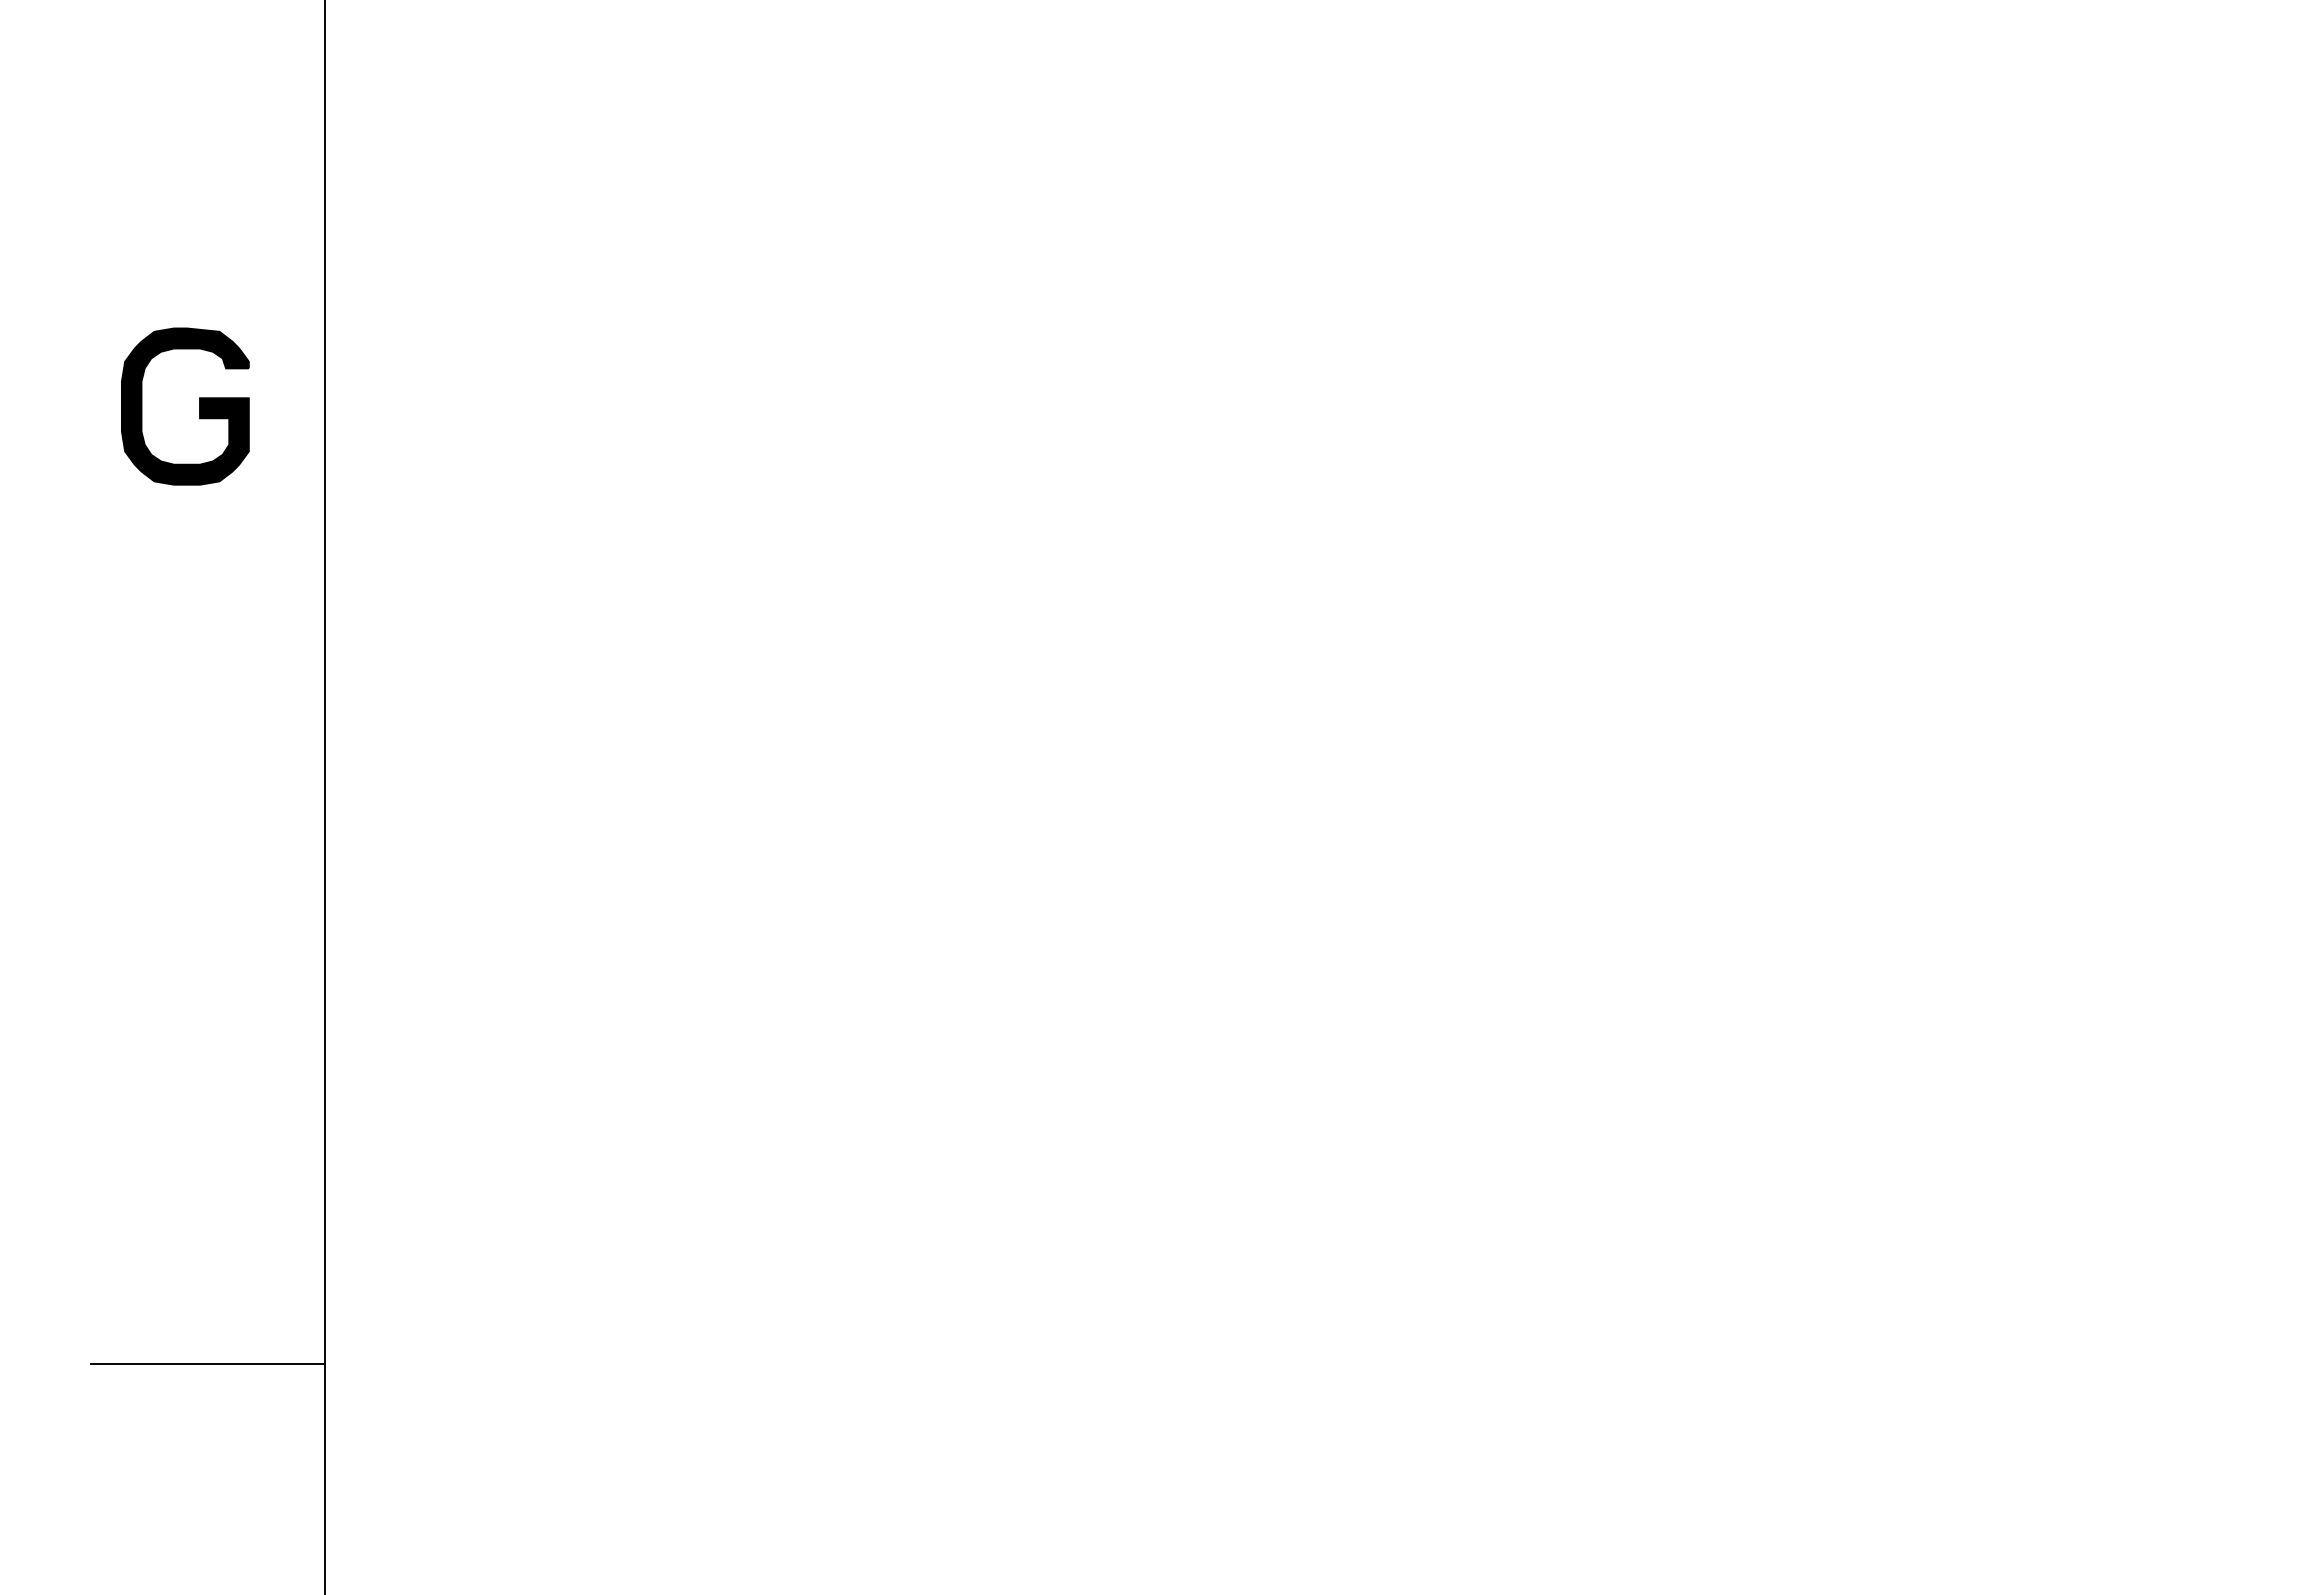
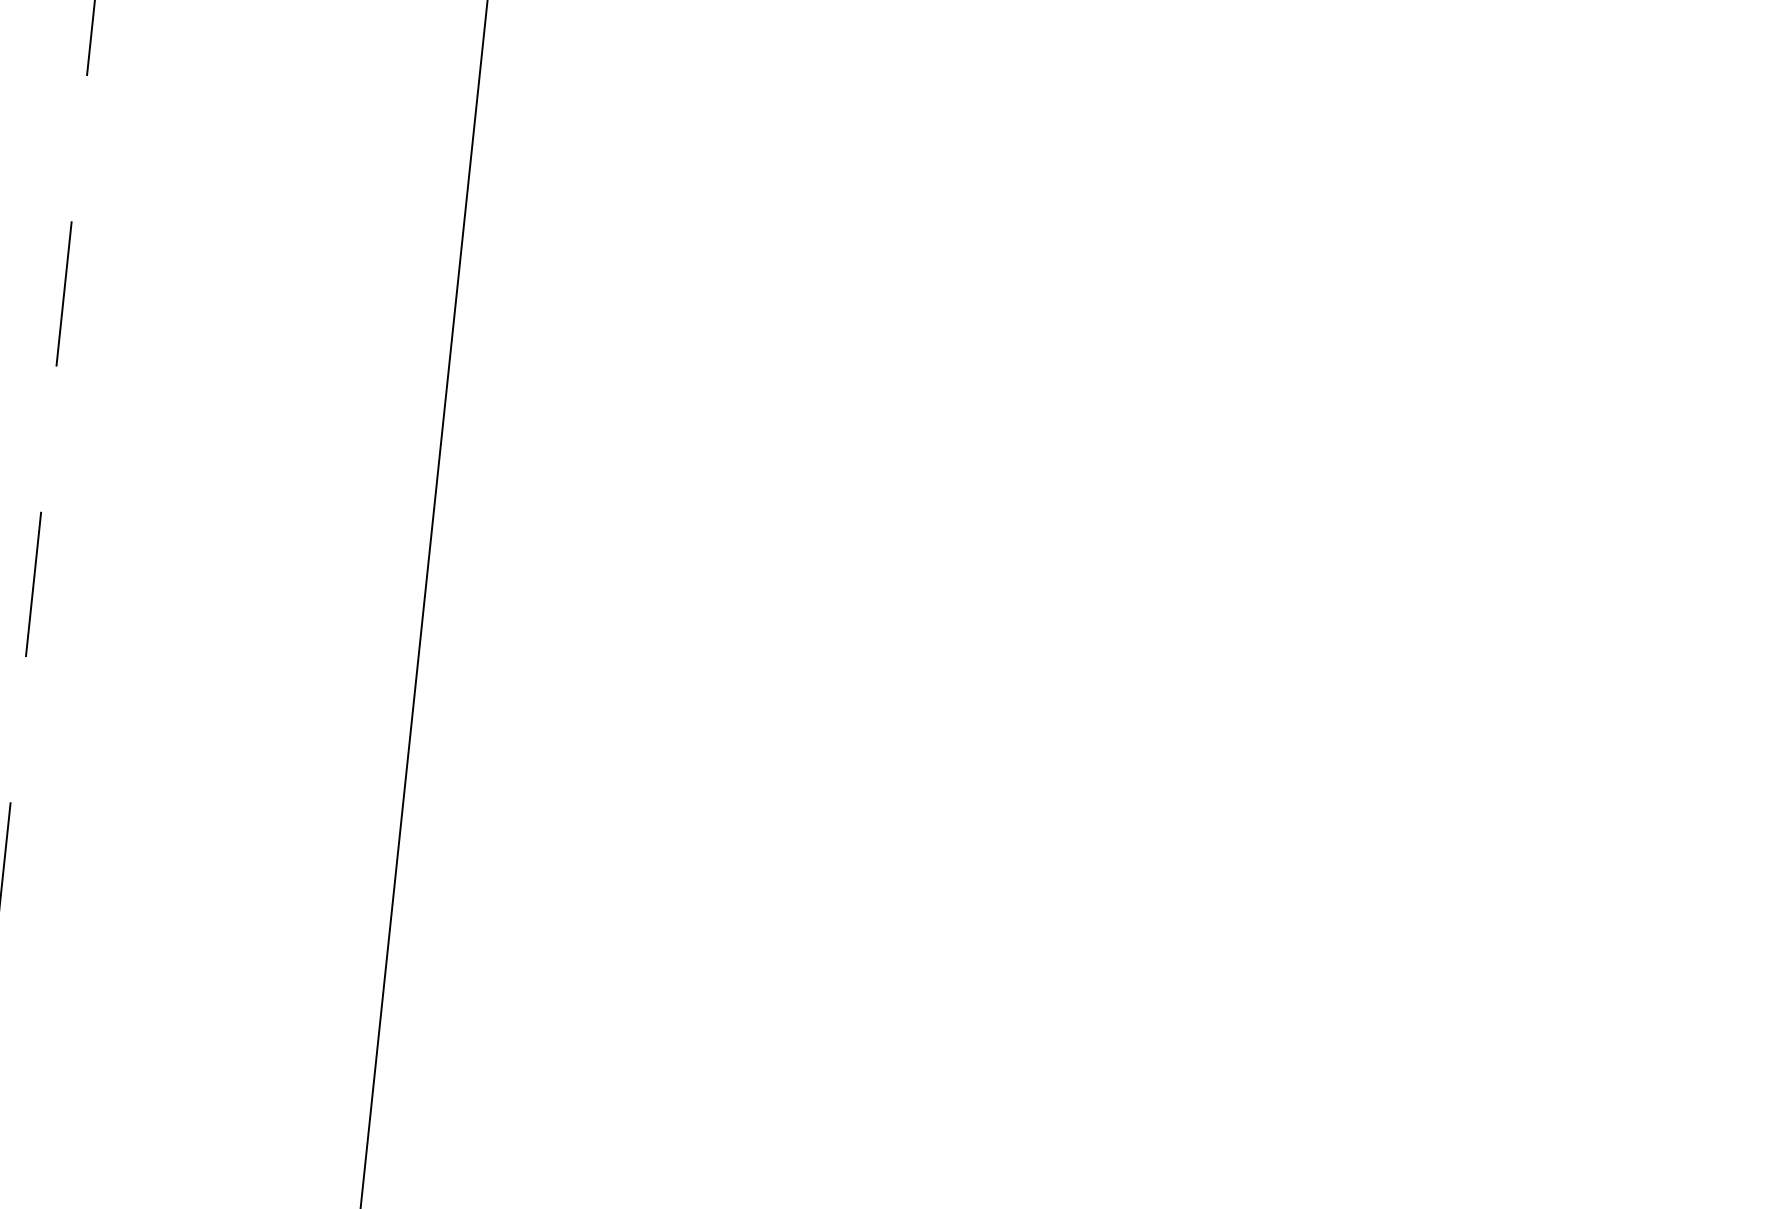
part: (199, 406) -> (349, 112), removed
line: (207, 1364) -> (257, 1066), removed

